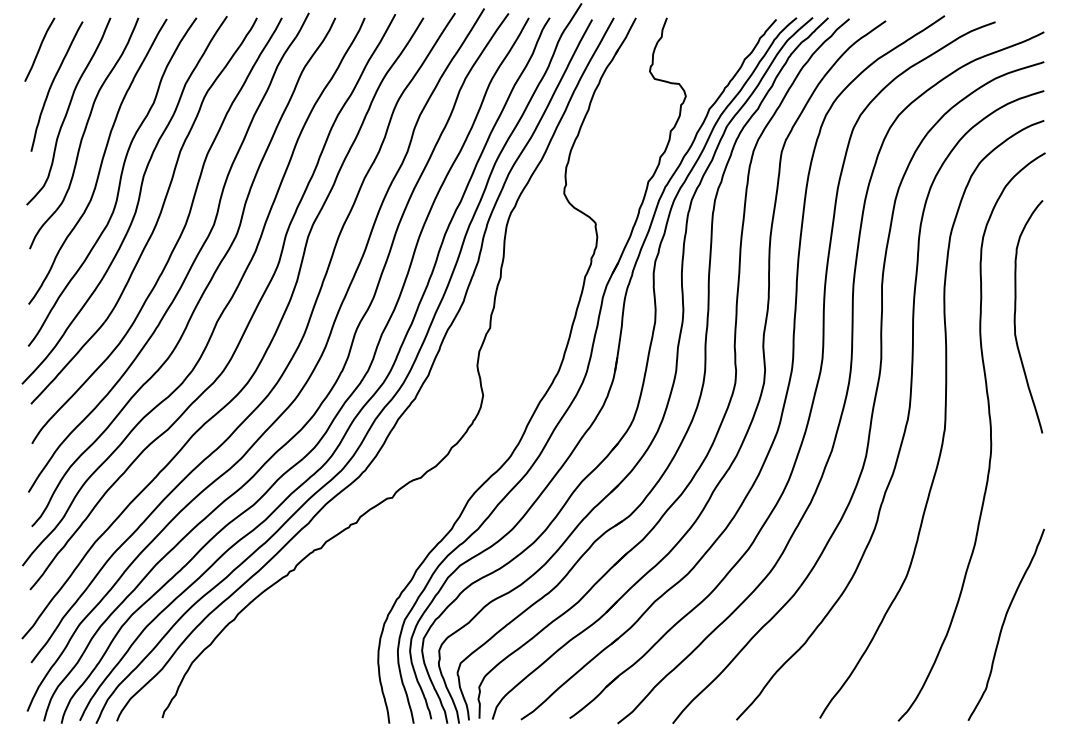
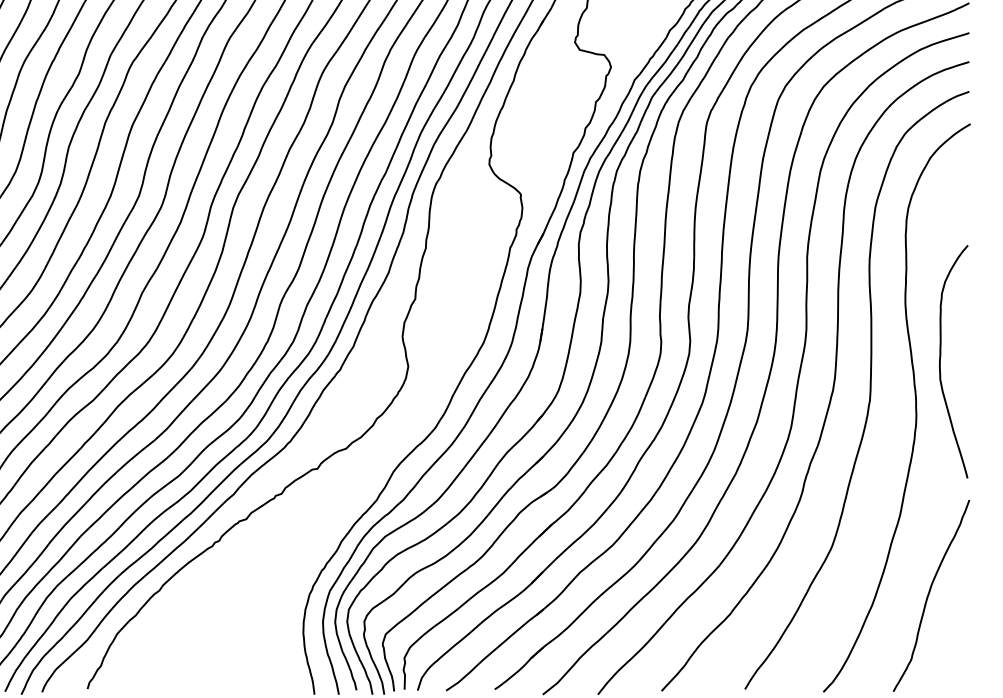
curve: (1015, 316) -> (940, 361), moved

